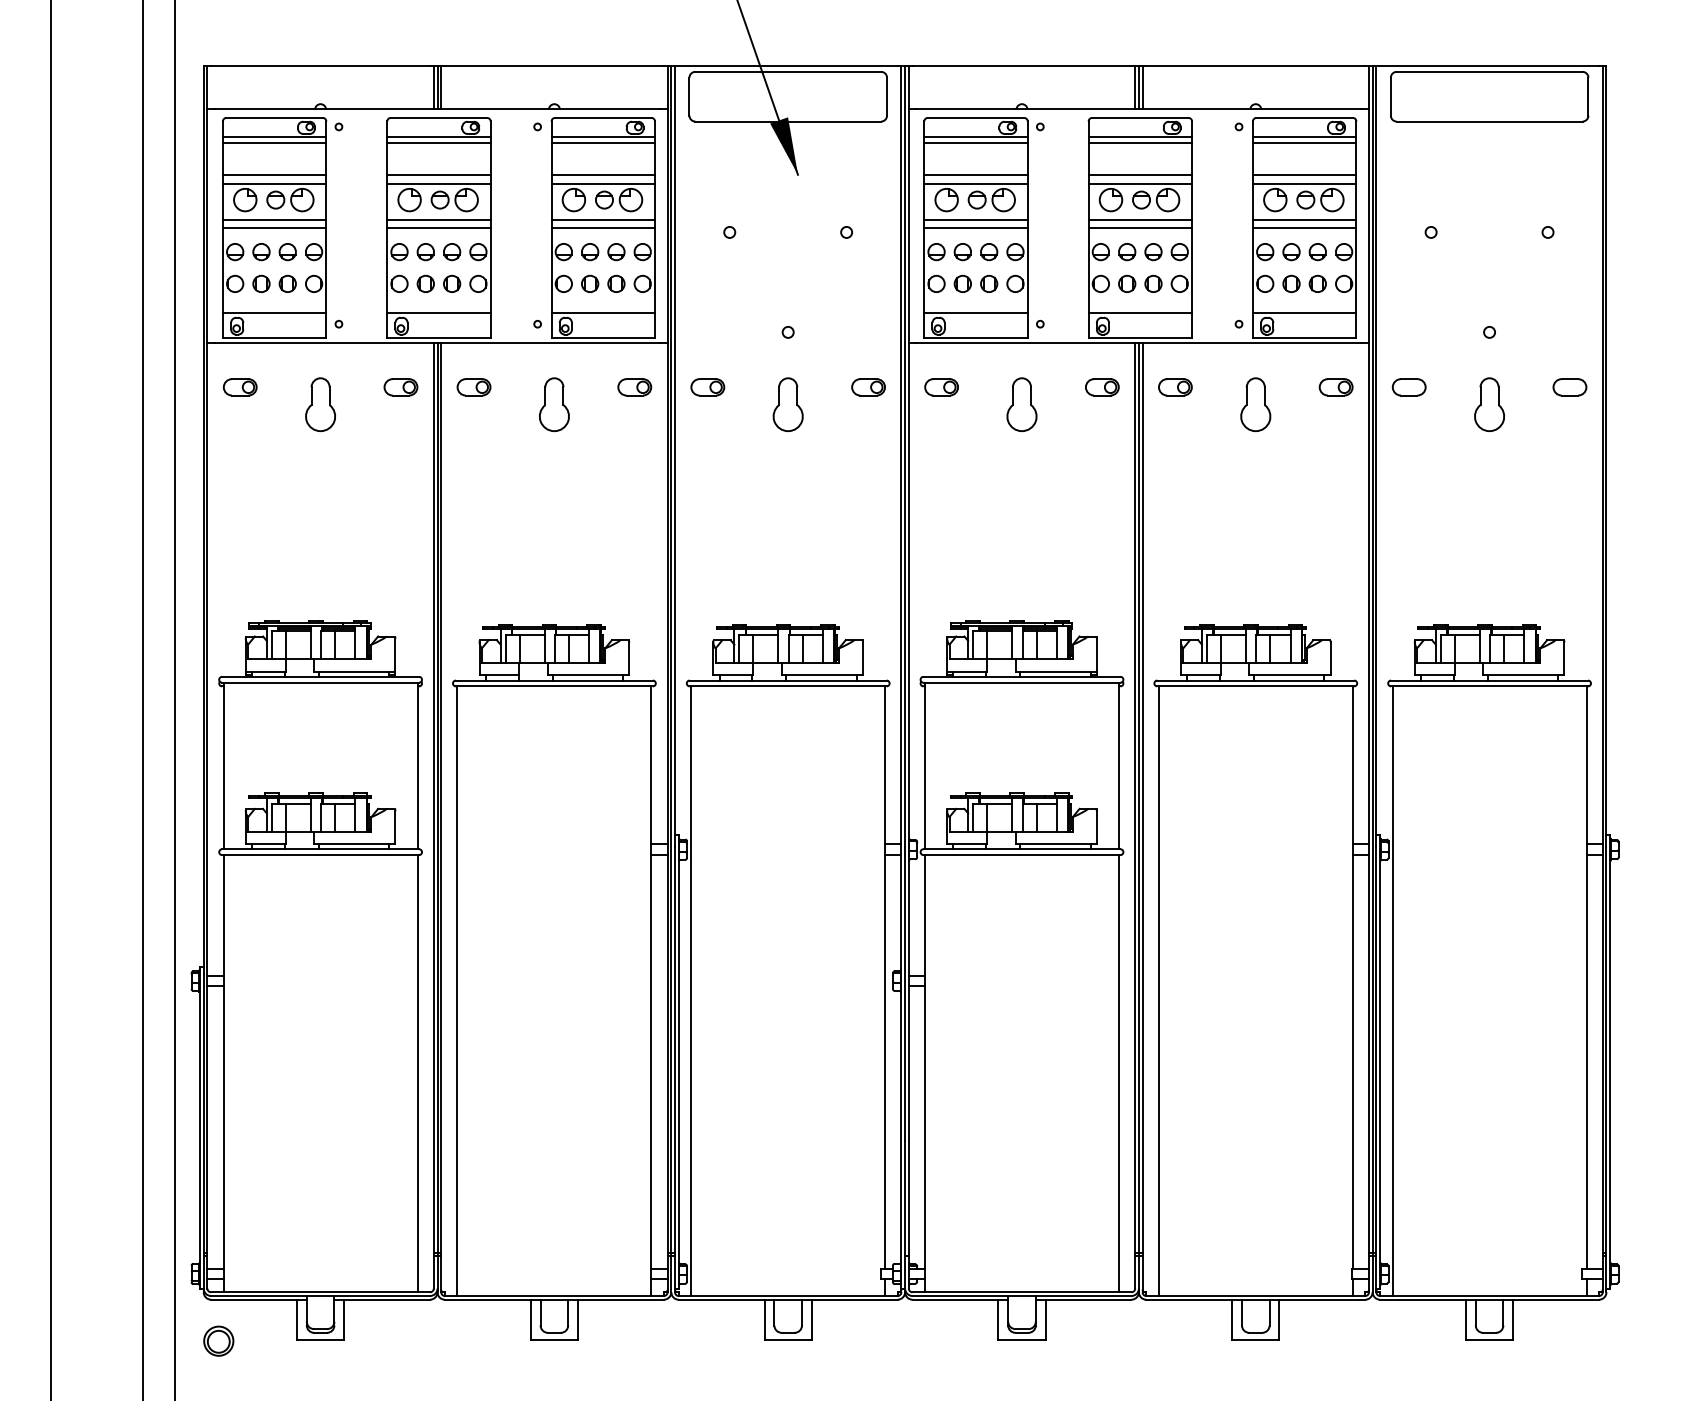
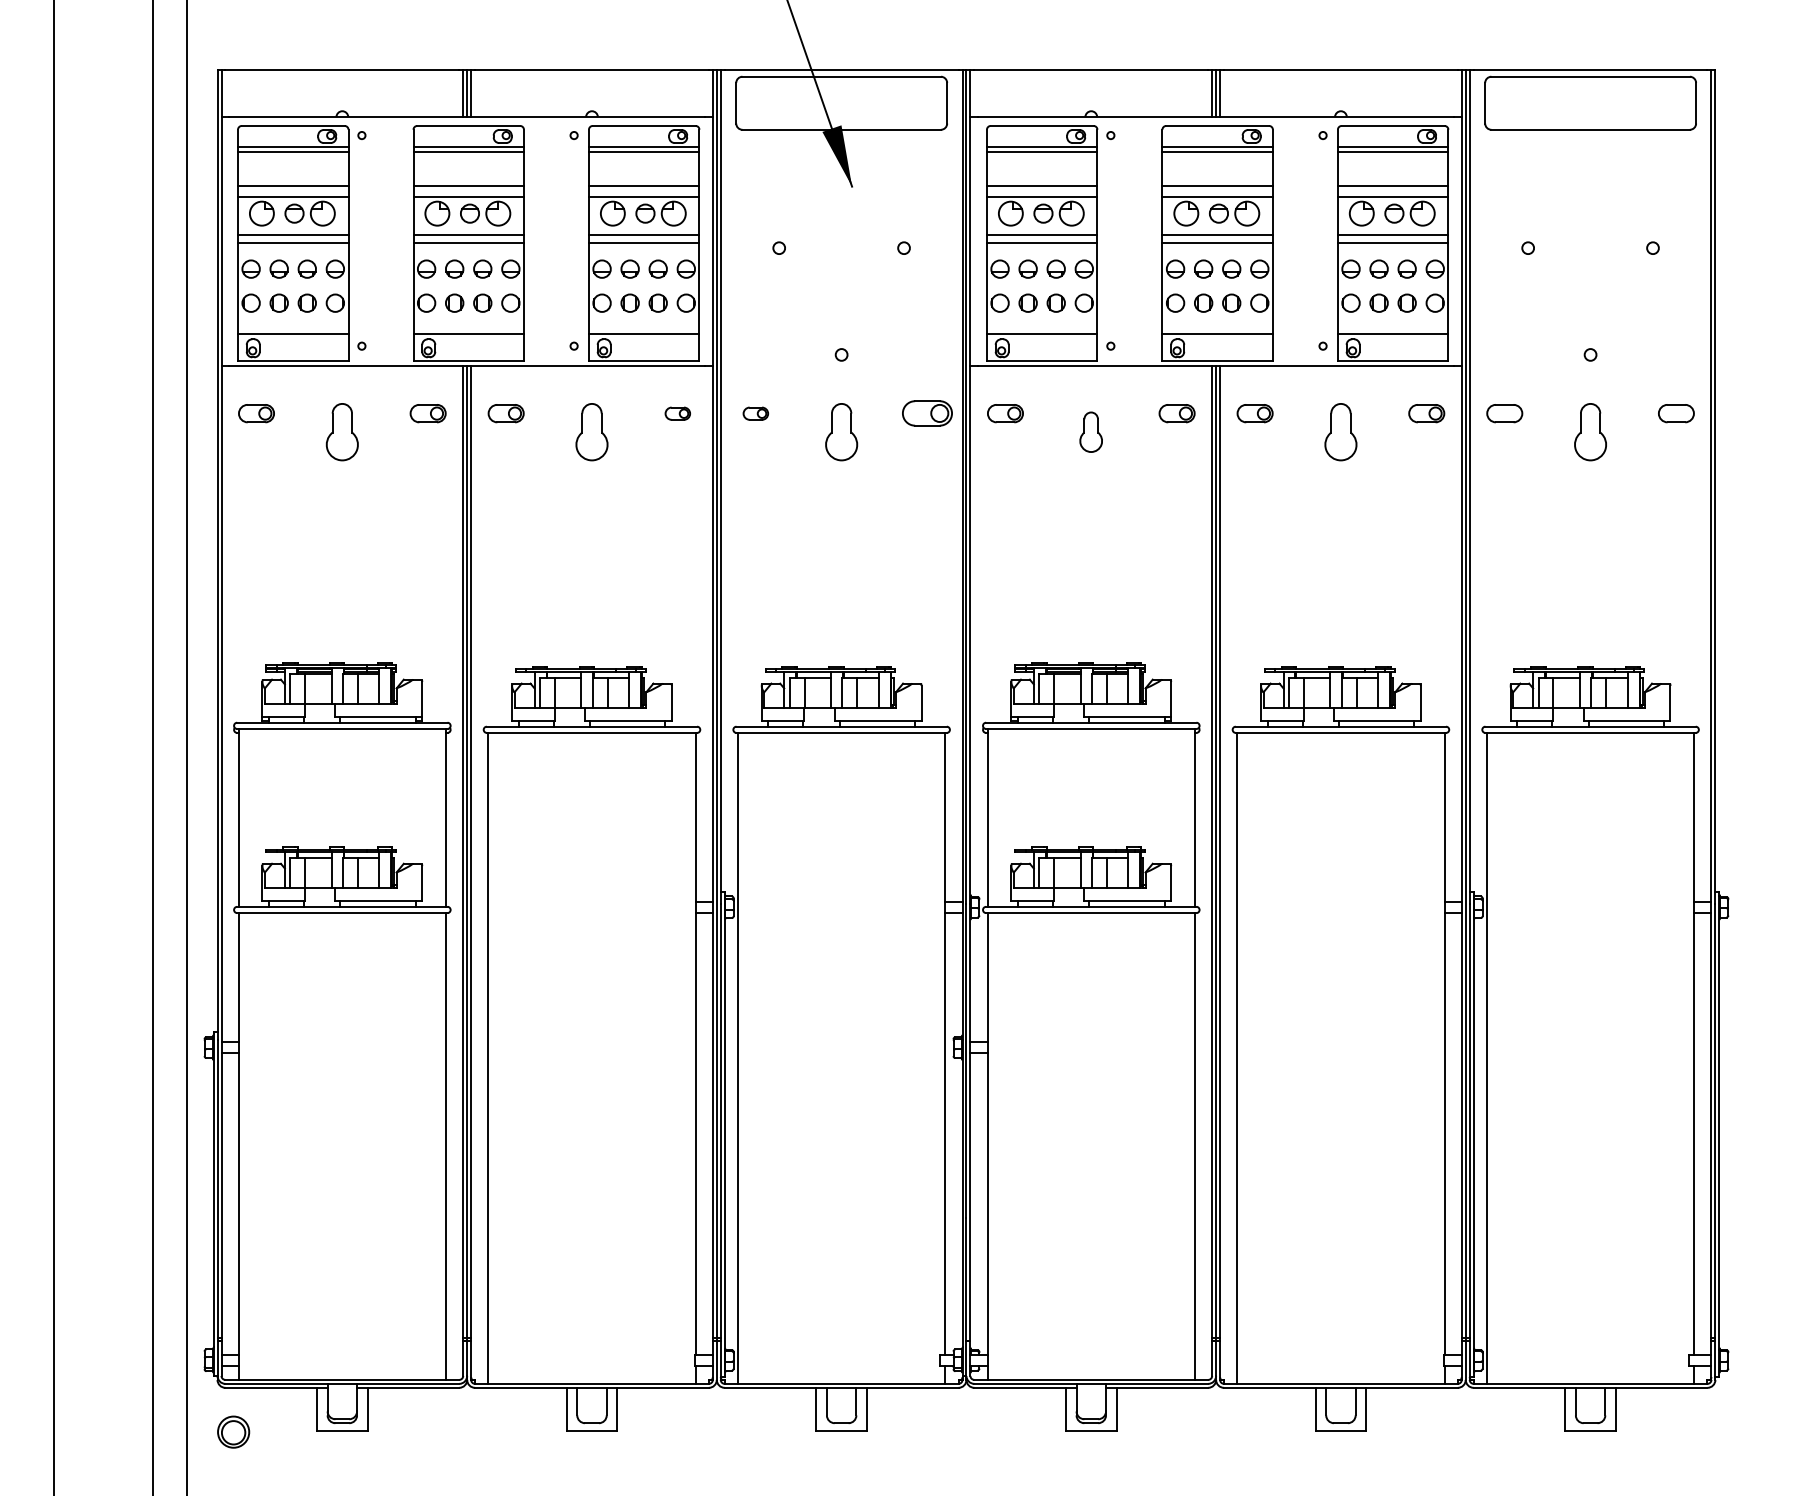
part: (634, 387) -> (677, 413), size x0.7
part: (707, 387) -> (755, 413), size x0.7
part: (868, 387) -> (927, 413), size x1.4
part: (1021, 405) -> (1090, 432), size x0.7

